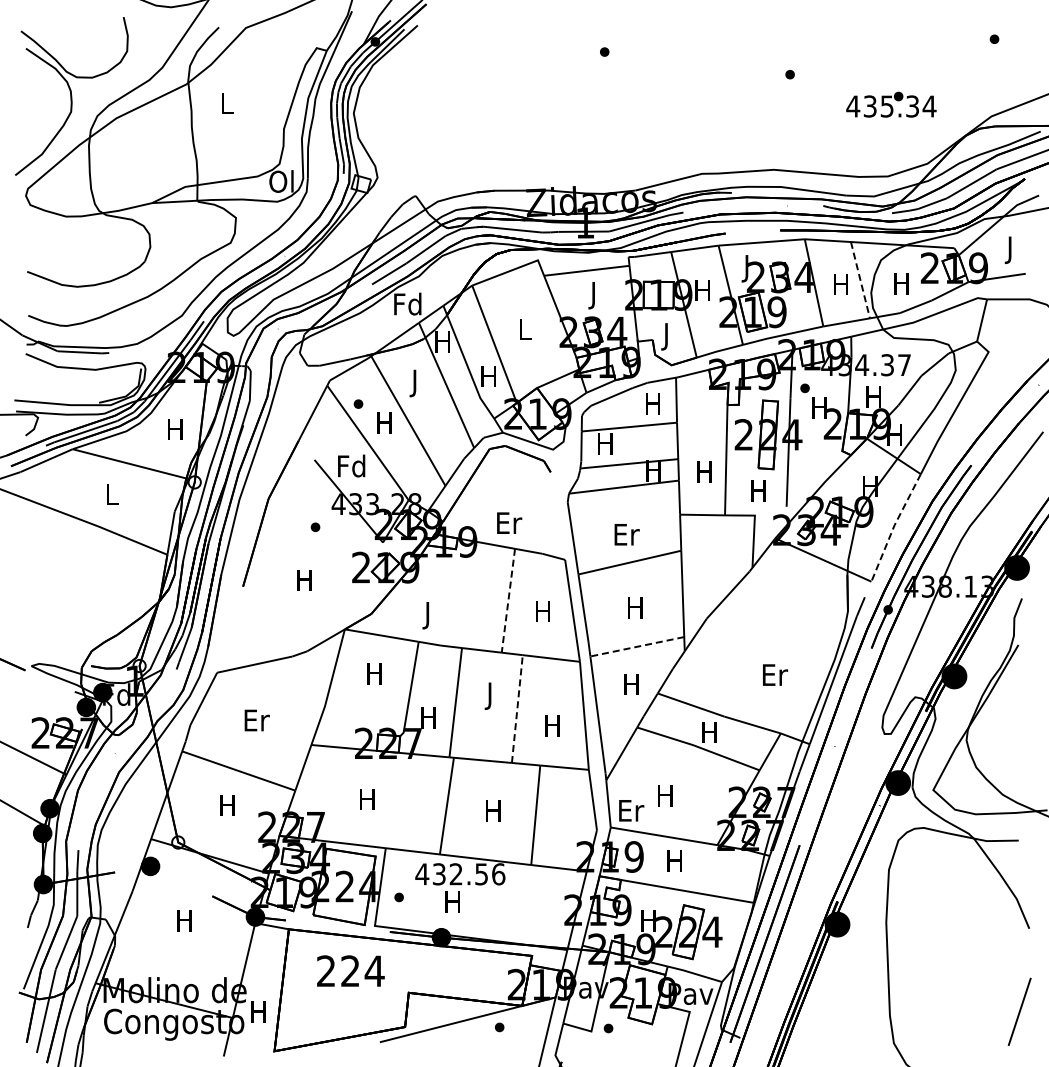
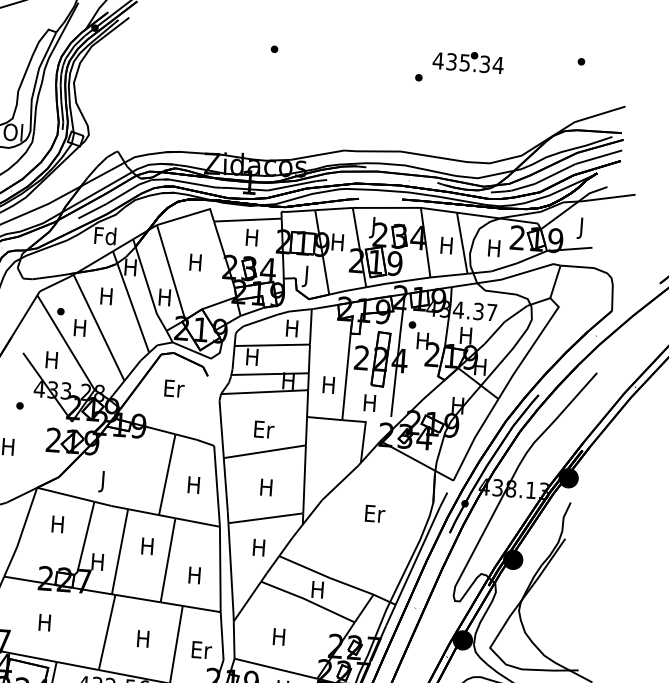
text: (891, 104) -> (468, 61), moved
line: (860, 280) -> (462, 243), dashed -> solid
text: (593, 295) -> (251, 239), J -> H
text: (524, 329) -> (195, 262), L -> H
text: (414, 383) -> (106, 298), J -> H
text: (351, 465) -> (51, 359), Fd -> H
text: (509, 522) -> (174, 388), moved
line: (893, 526) -> (473, 438), dashed -> solid
line: (508, 601) -> (167, 475), dashed -> solid
line: (637, 646) -> (266, 518), dashed -> solid
text: (775, 674) -> (375, 513), moved
text: (489, 695) -> (146, 548), J -> H
line: (517, 708) -> (168, 559), dashed -> solid
text: (631, 810) -> (201, 649), moved

